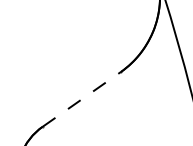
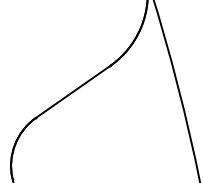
line: (82, 98) -> (73, 91), dashed -> solid

